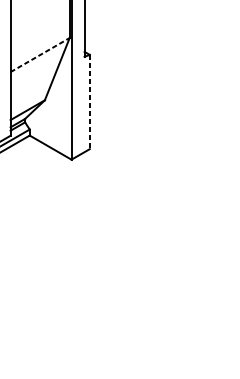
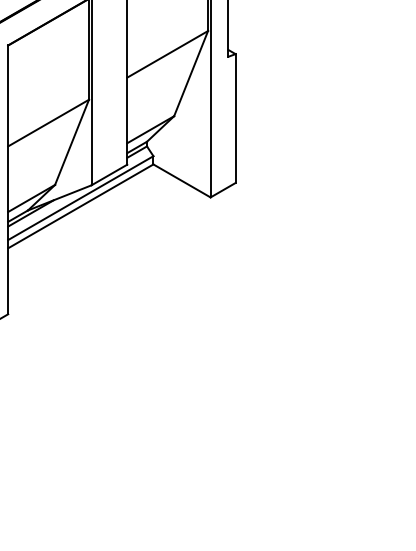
line: (40, 55) -> (167, 54), dashed -> solid
line: (89, 102) -> (235, 119), dashed -> solid

